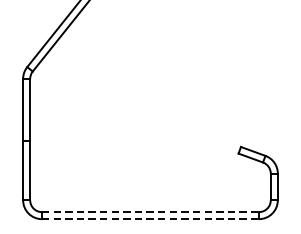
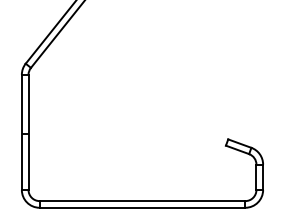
line: (150, 212) -> (142, 201), dashed -> solid
line: (150, 218) -> (142, 207), dashed -> solid

